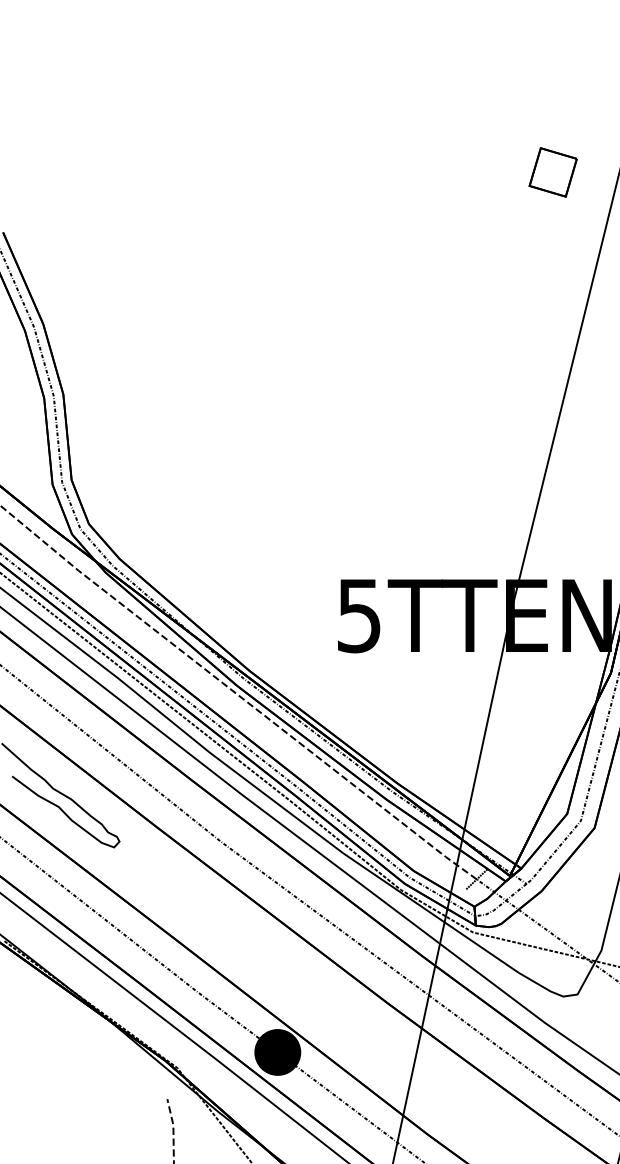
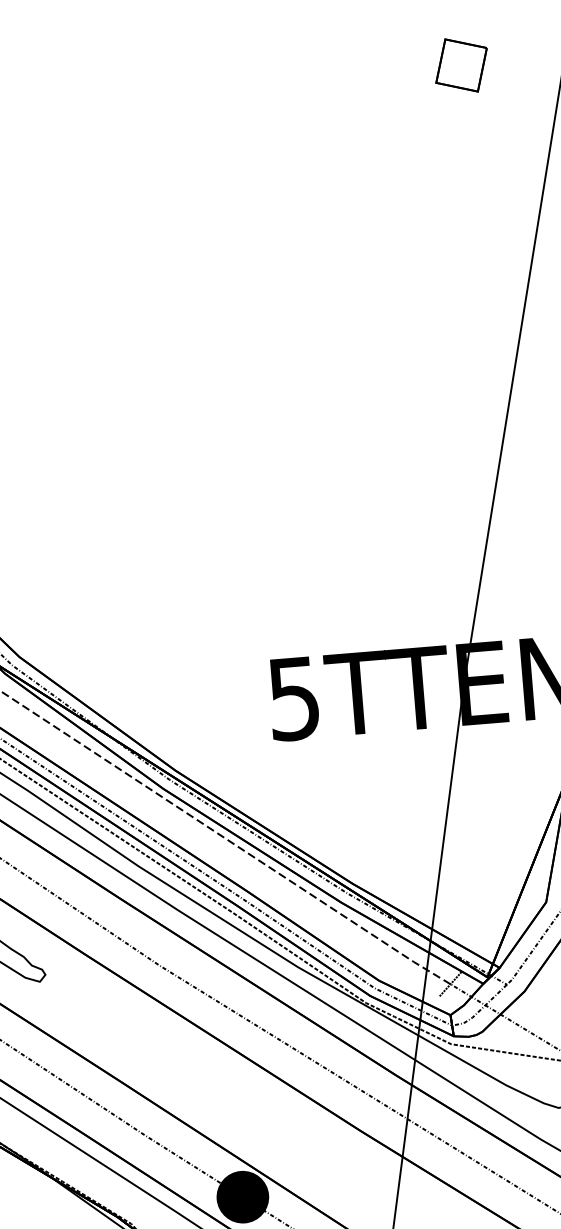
part: (552, 172) -> (460, 65), moved

